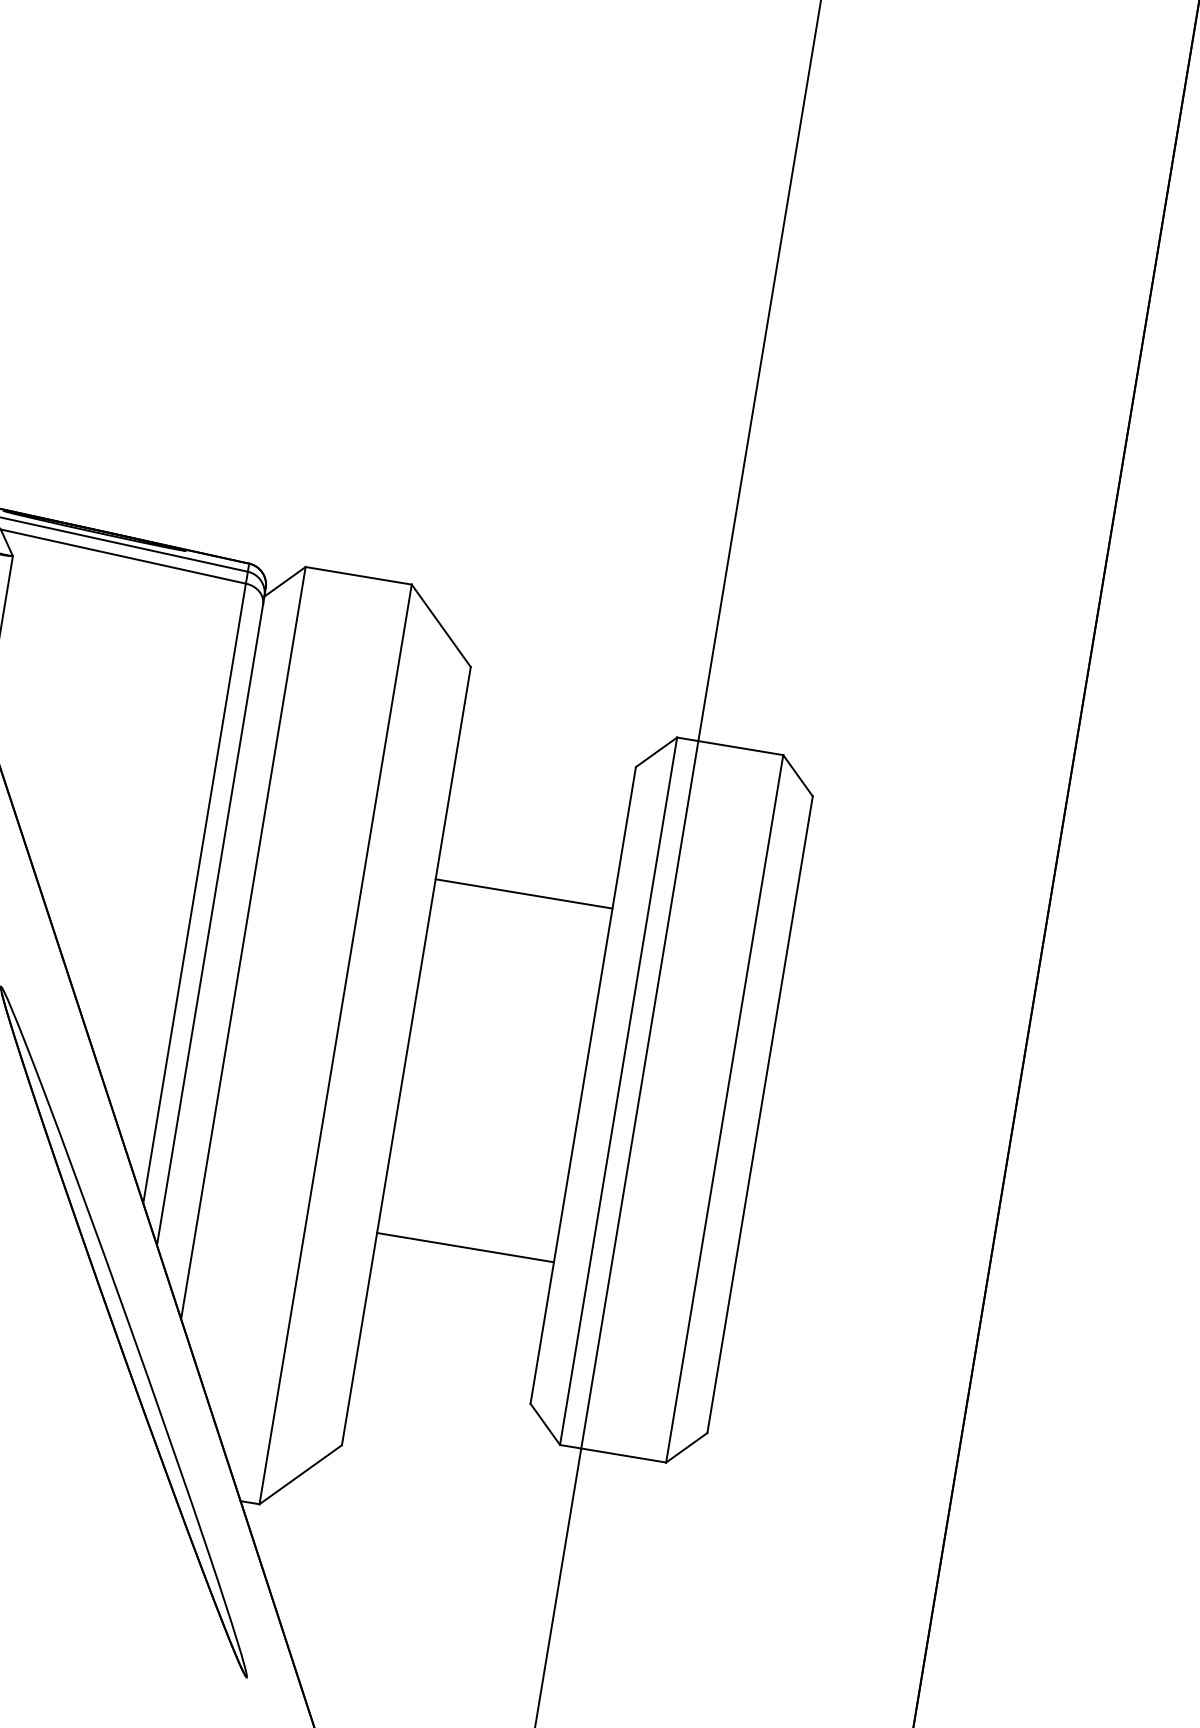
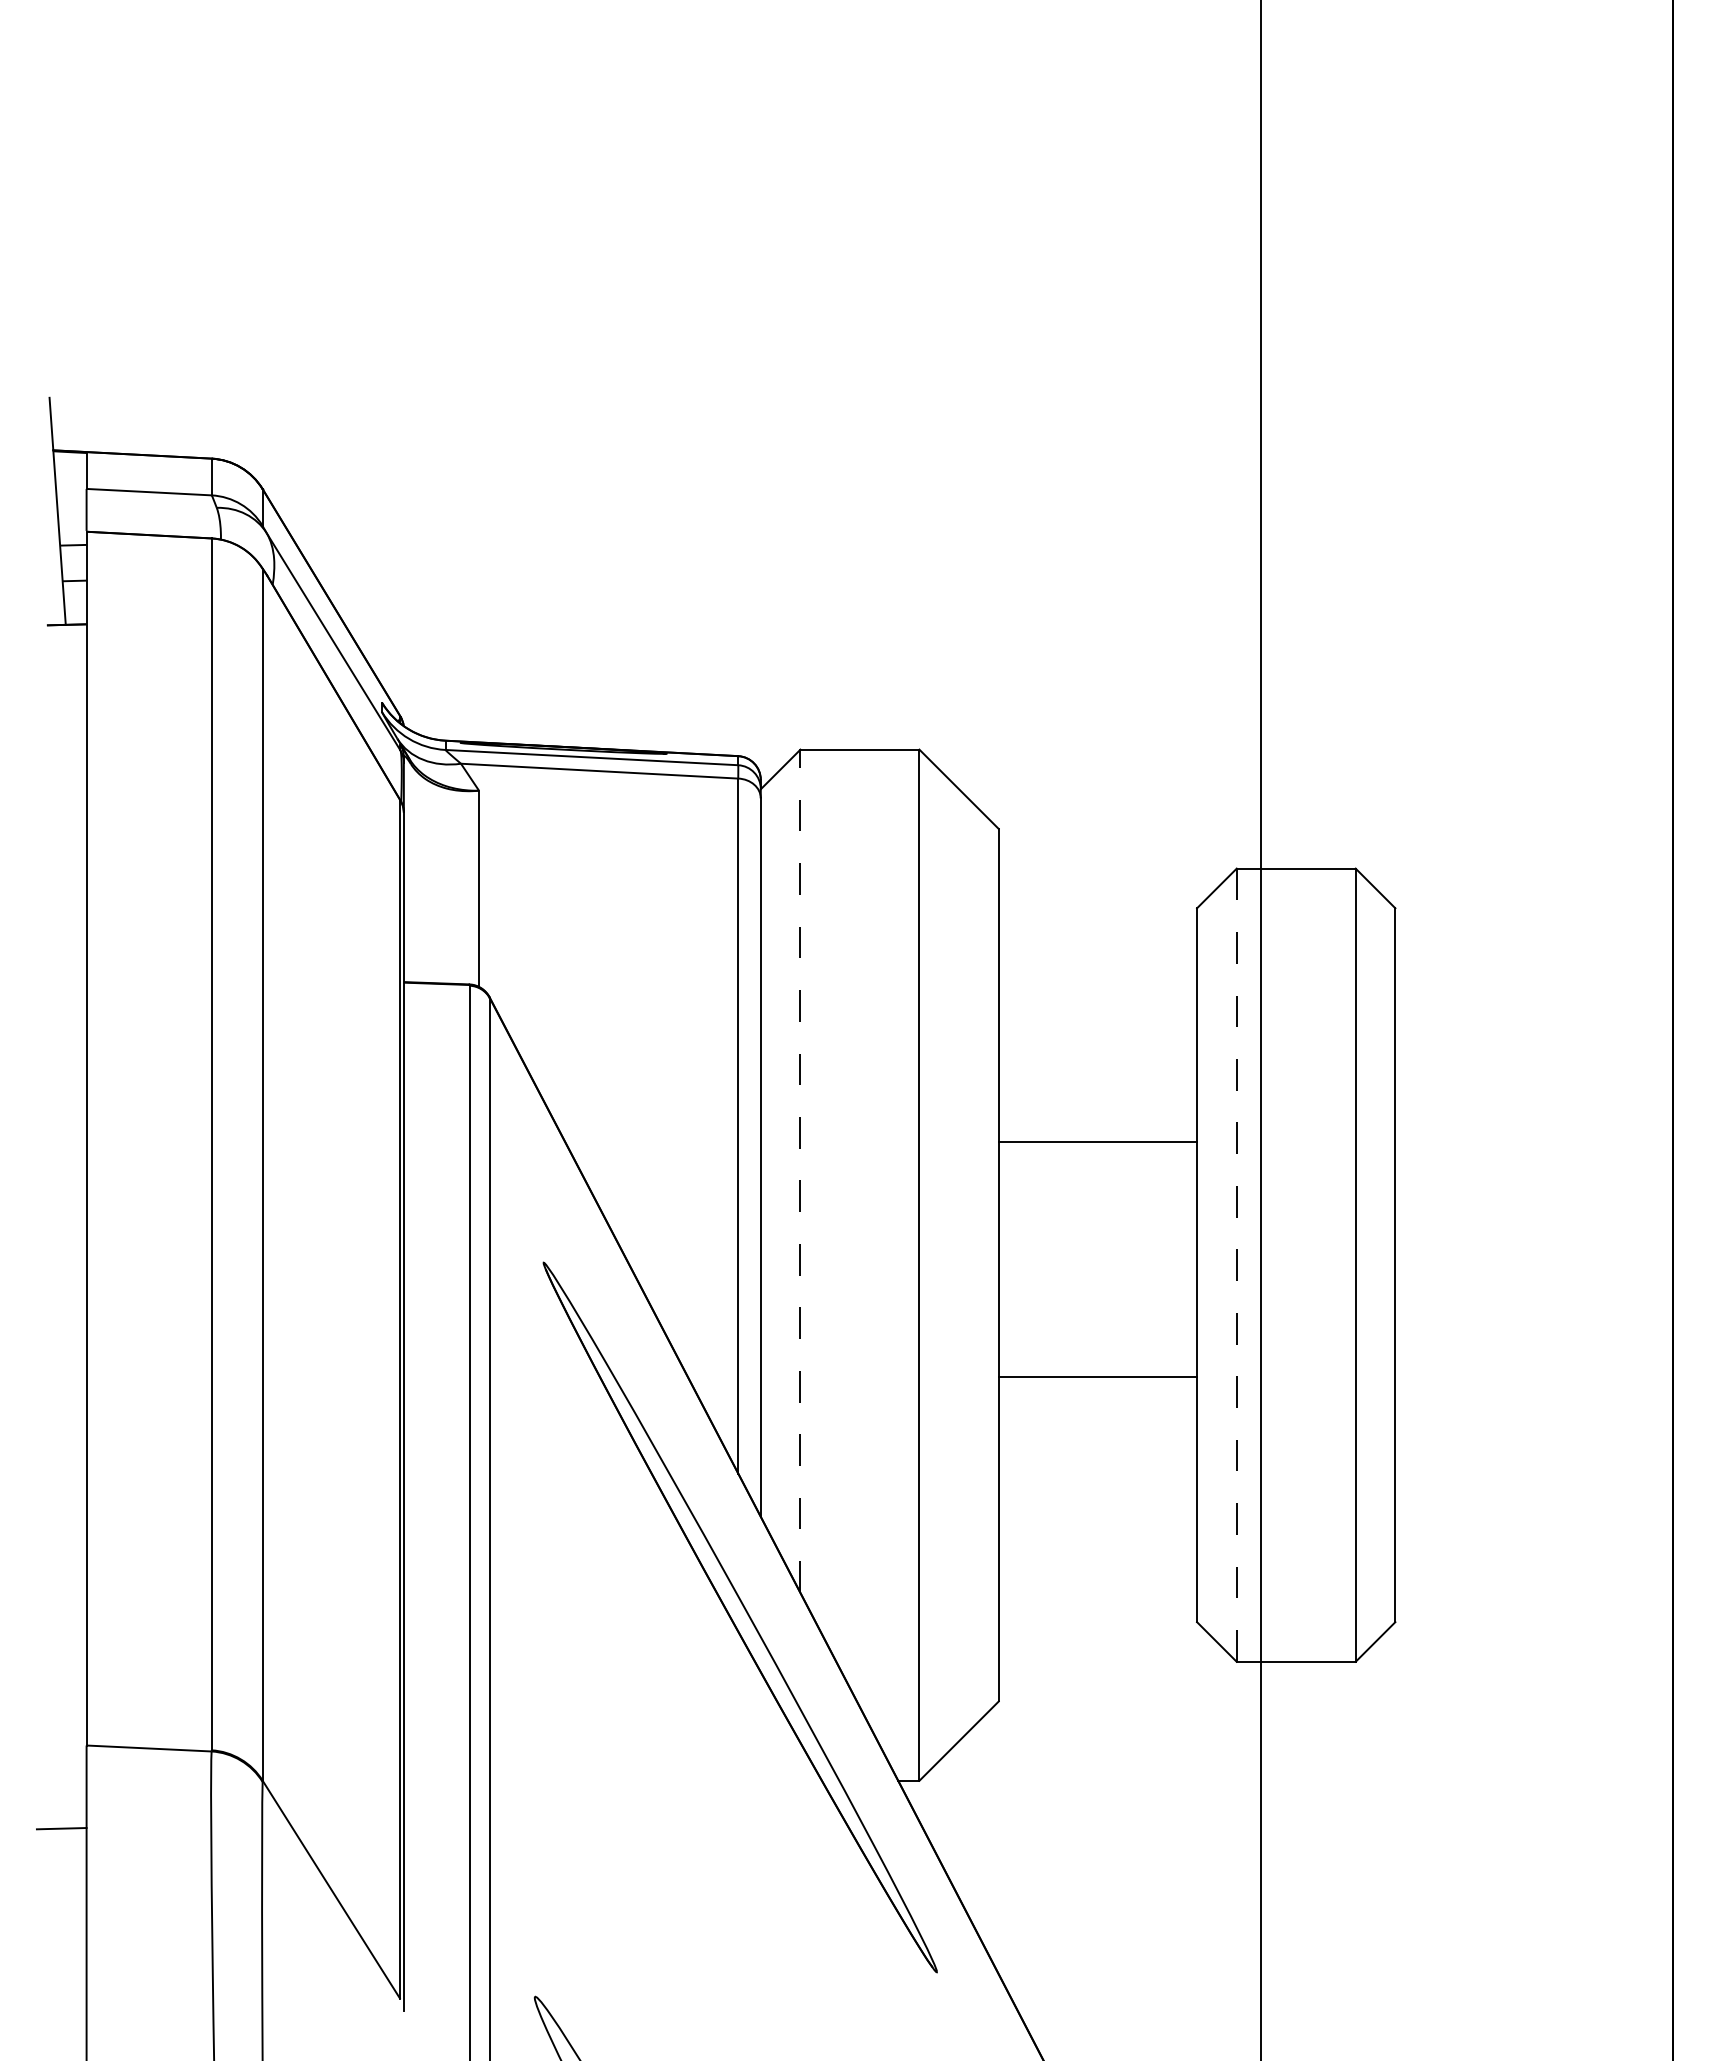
line: (523, 893) -> (1097, 1141), moved
line: (243, 943) -> (800, 1171), solid -> dashed
line: (618, 1091) -> (1236, 1265), solid -> dashed
line: (465, 1247) -> (1097, 1376), moved

